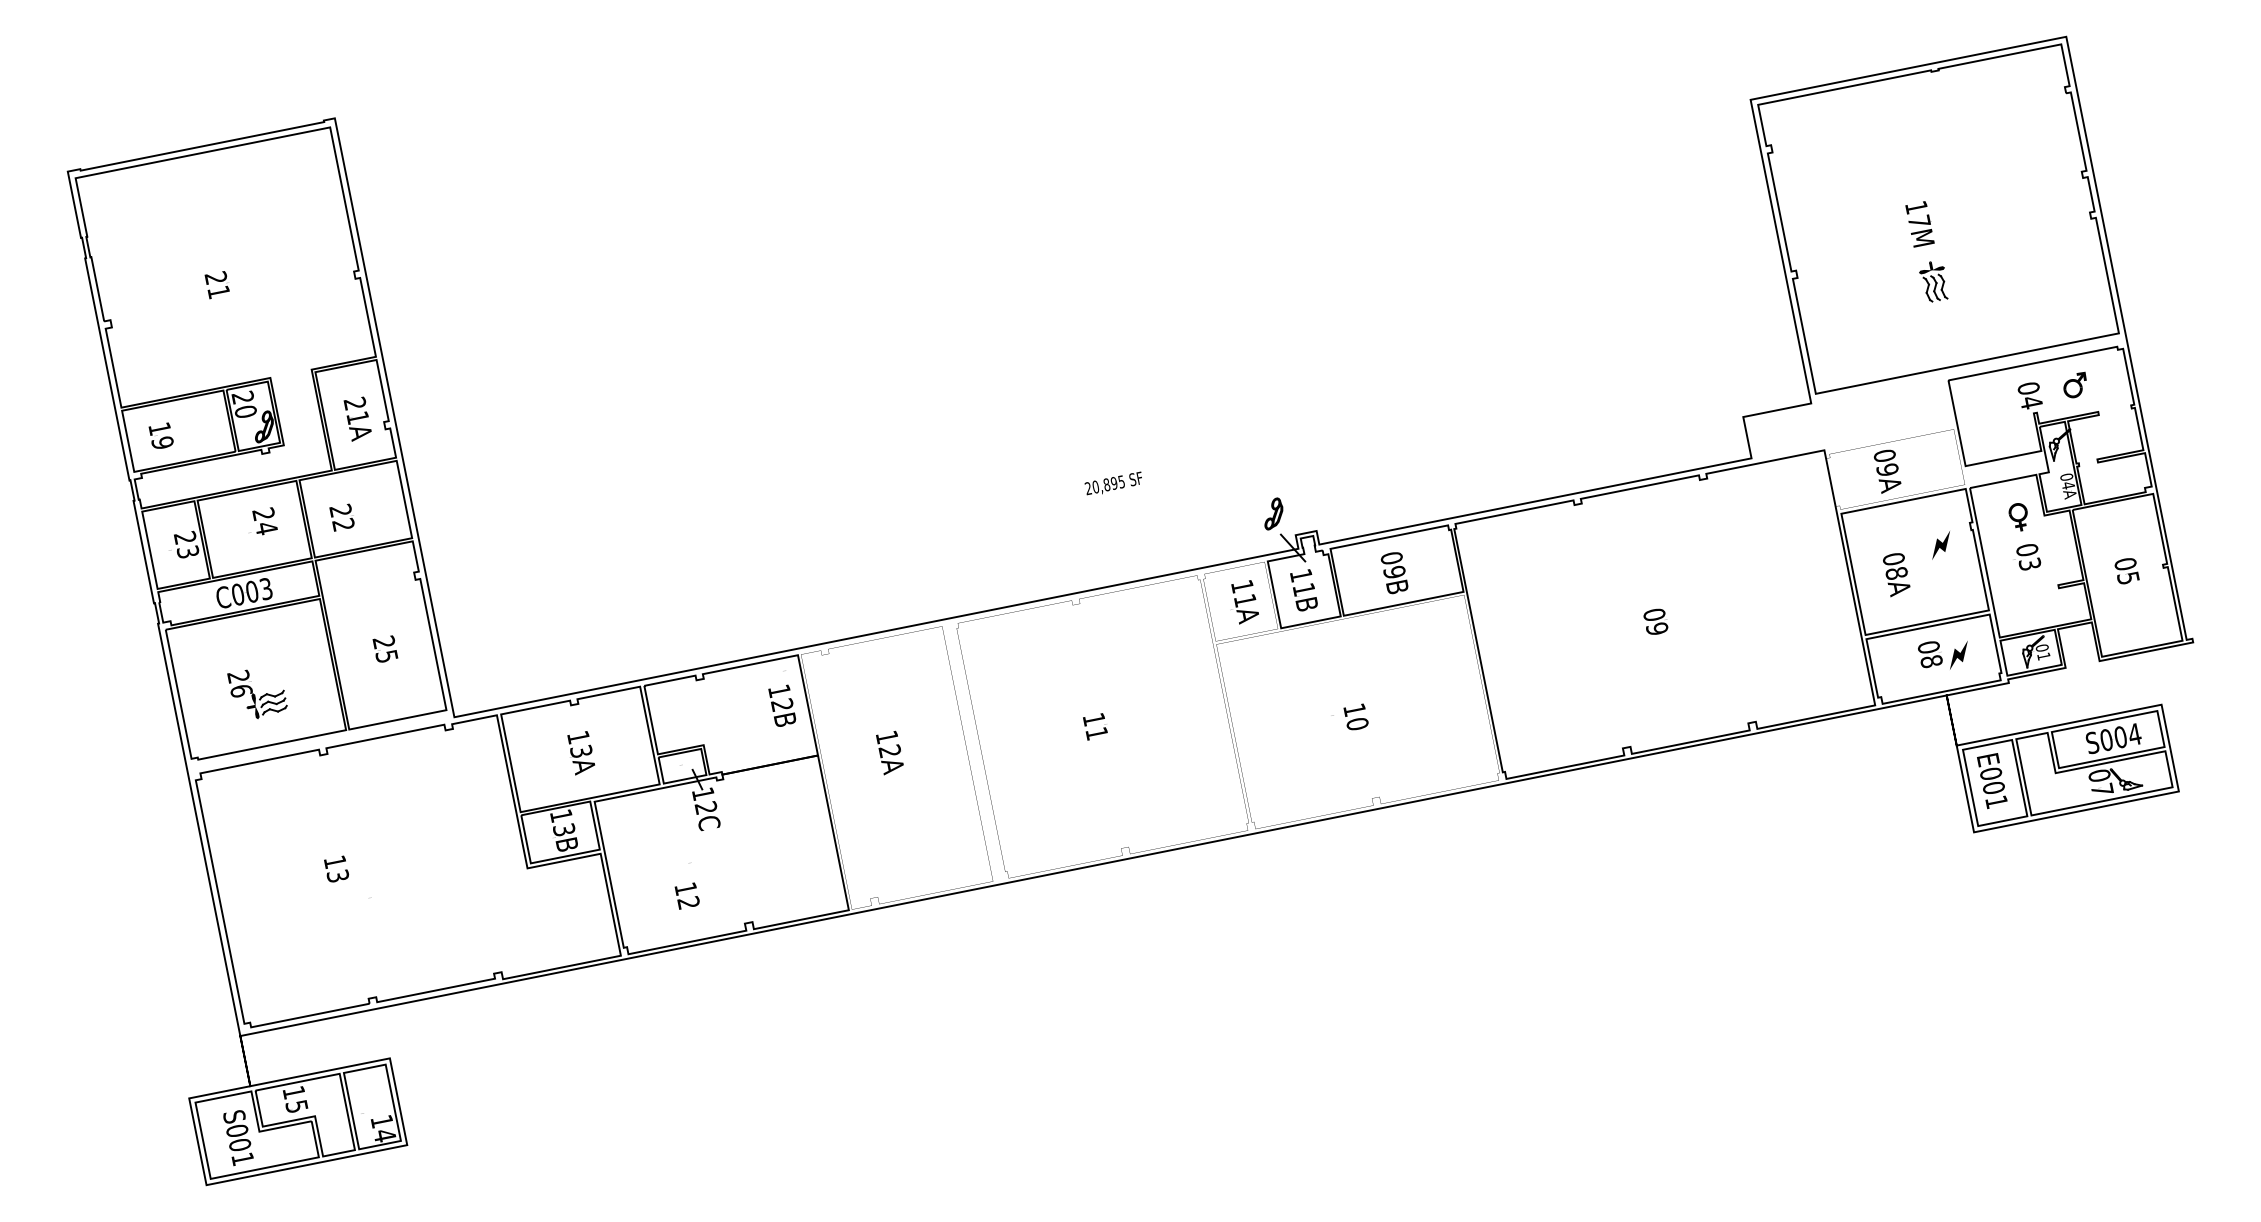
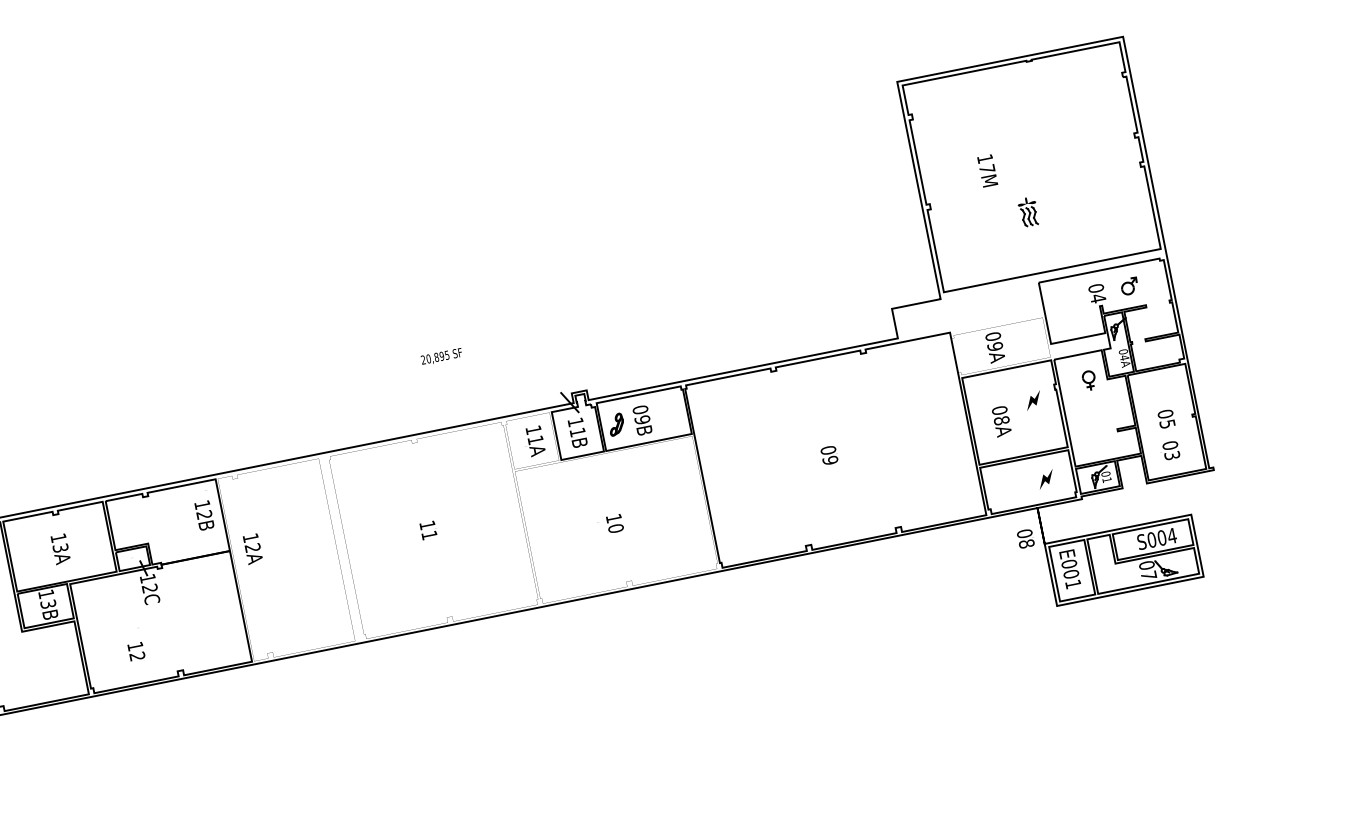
text: (1919, 224) -> (987, 171), moved
part: (1273, 513) -> (616, 424), moved
text: (2027, 557) -> (1170, 450), moved
text: (1930, 654) -> (1025, 538), moved
text: (889, 752) -> (252, 548), moved

